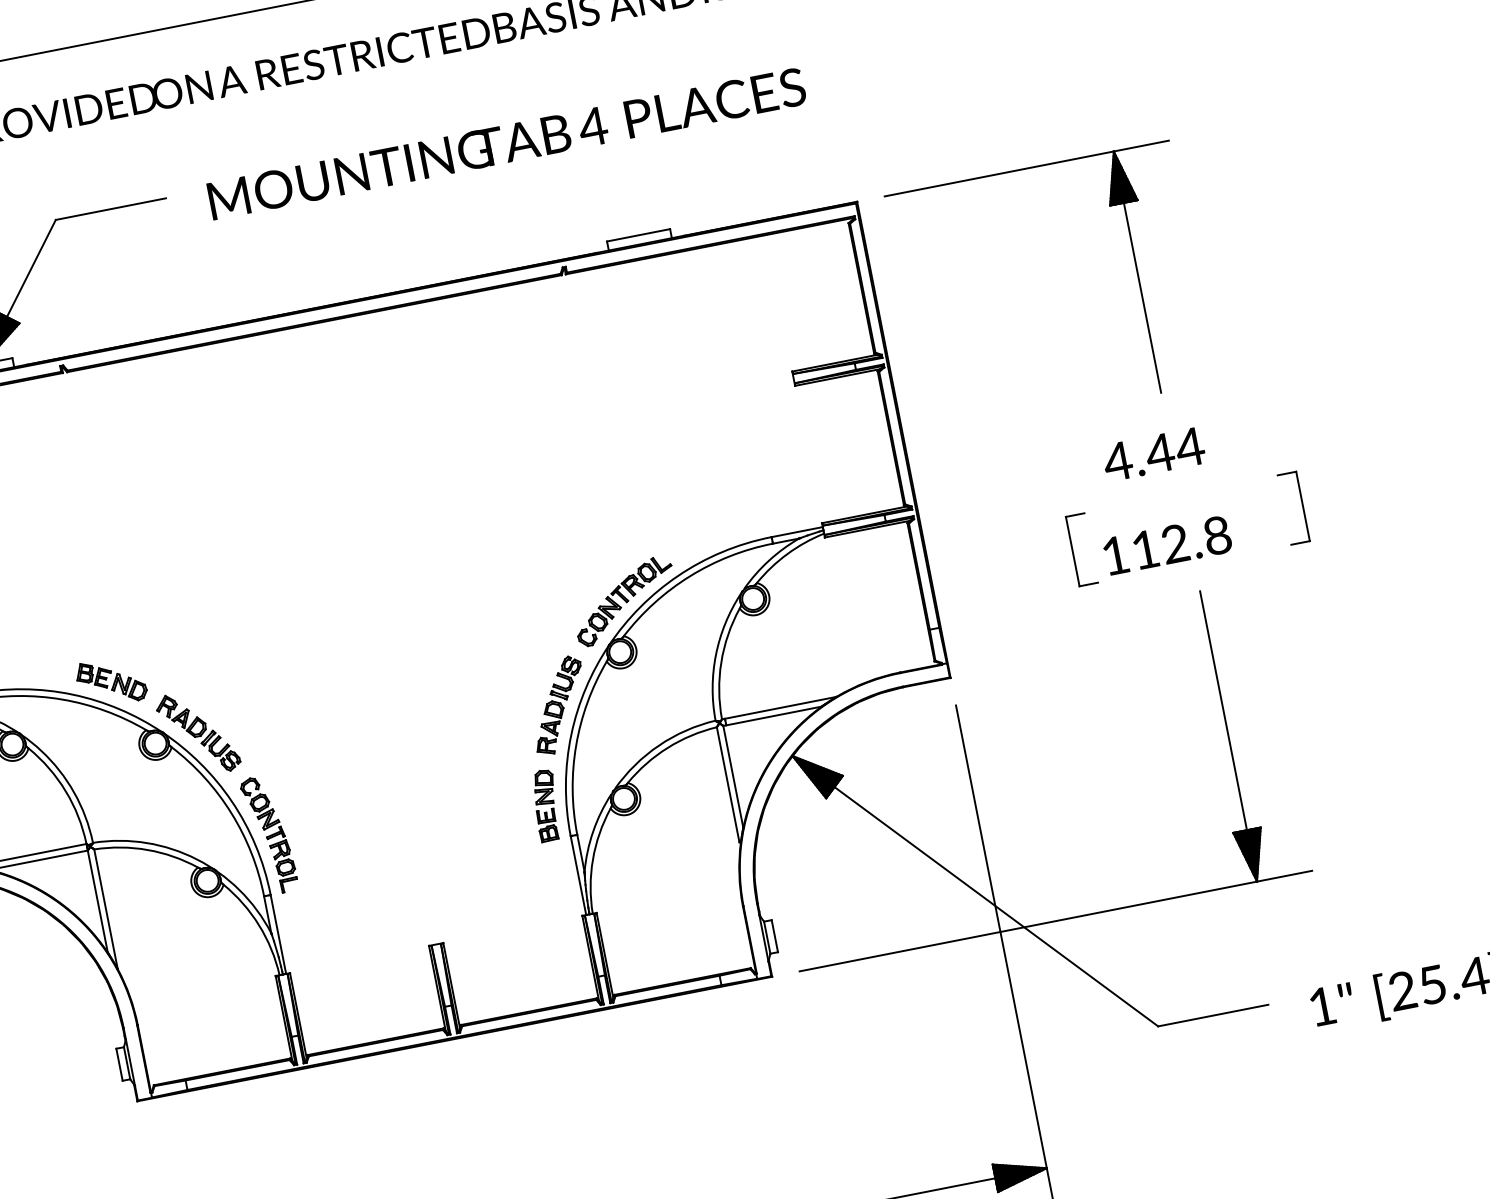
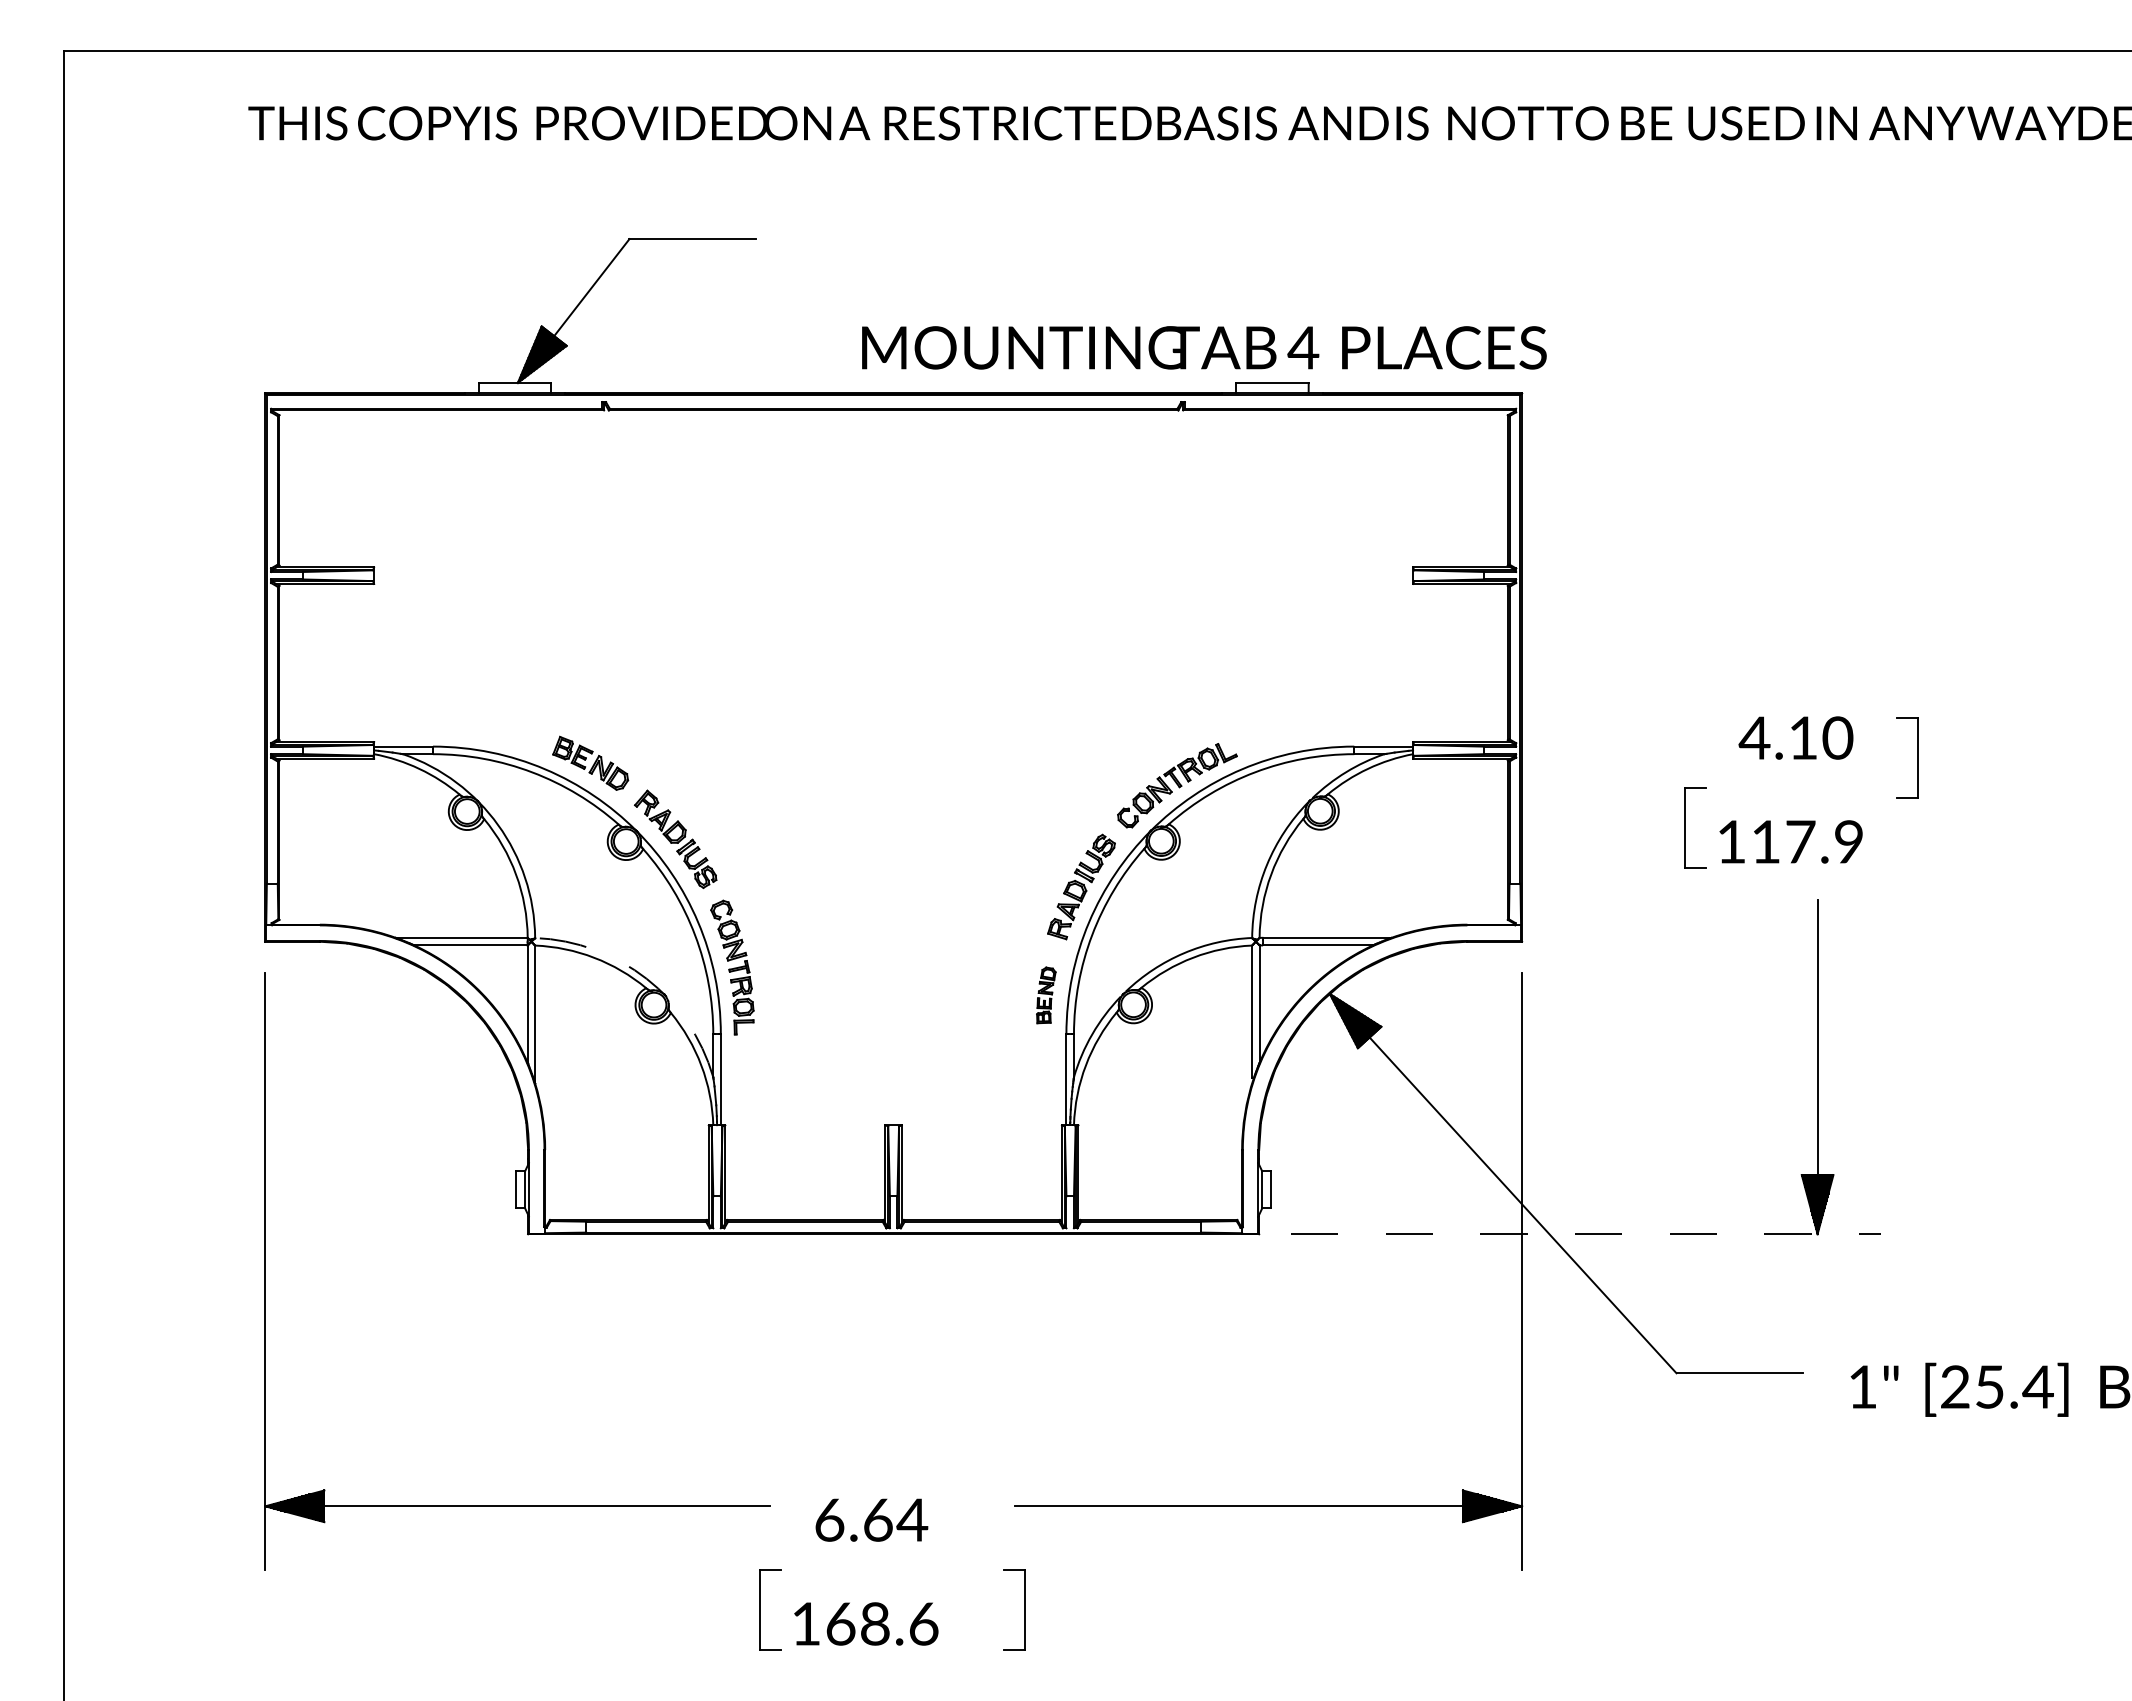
text: (507, 143) -> (1204, 347), moved
part: (1137, 271) -> (1817, 531), removed
text: (1174, 449) -> (1820, 737), 4.44 -> 4.10
part: (1302, 505) -> (1917, 757), moved
text: (1196, 539) -> (1824, 841), 112.8 -> 117.9
part: (546, 805) -> (1046, 995), size x0.7
arc: (196, 859) -> (646, 978), solid -> dashed
line: (1056, 921) -> (1586, 1234), solid -> dashed

